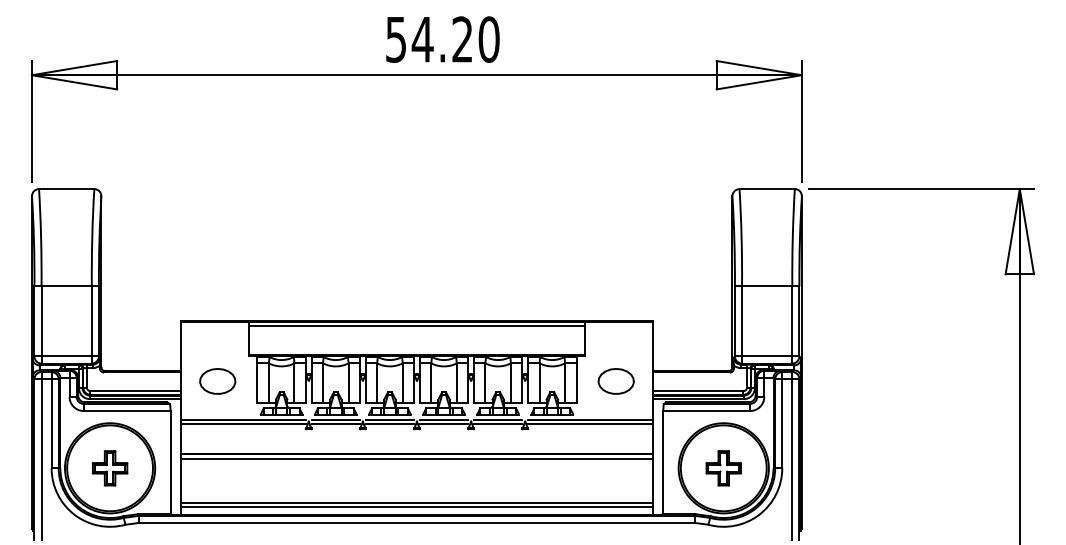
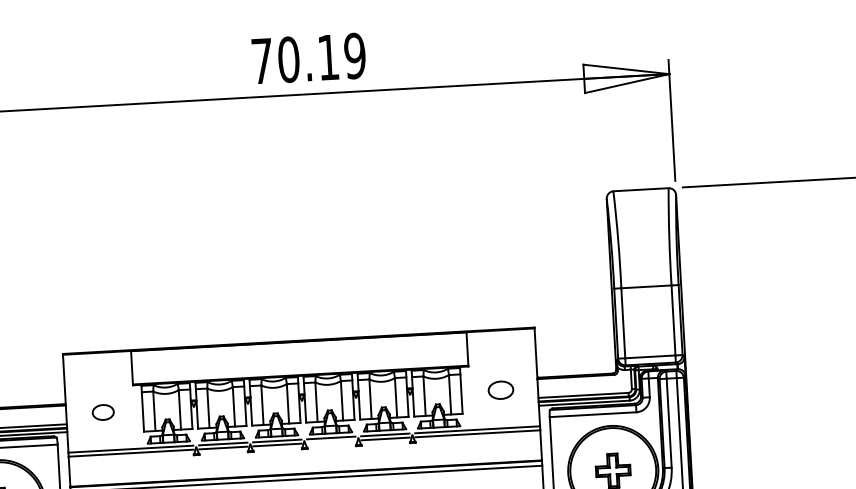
text: (442, 39) -> (308, 58), 54.20 -> 70.19
line: (416, 325) -> (298, 345), removed
part: (217, 381) -> (102, 412), size x0.6
part: (615, 381) -> (500, 390), size x0.7
line: (443, 423) -> (330, 441), removed

